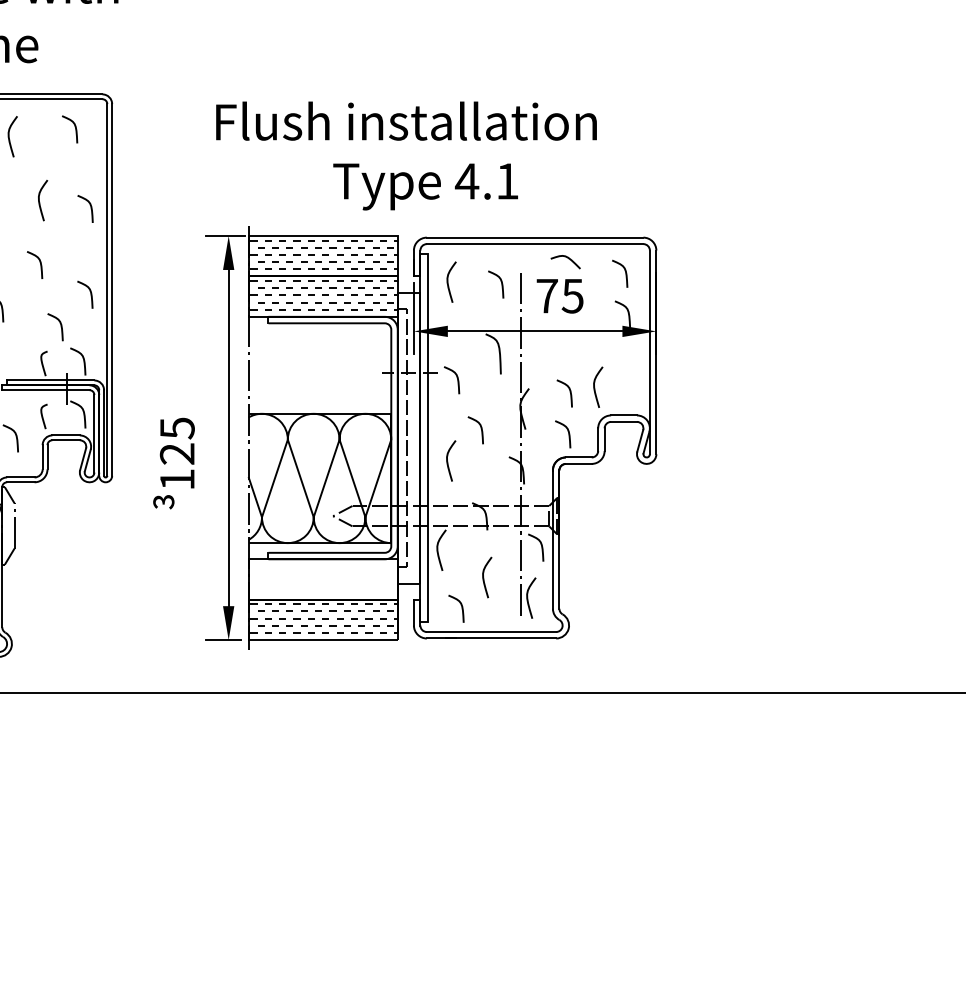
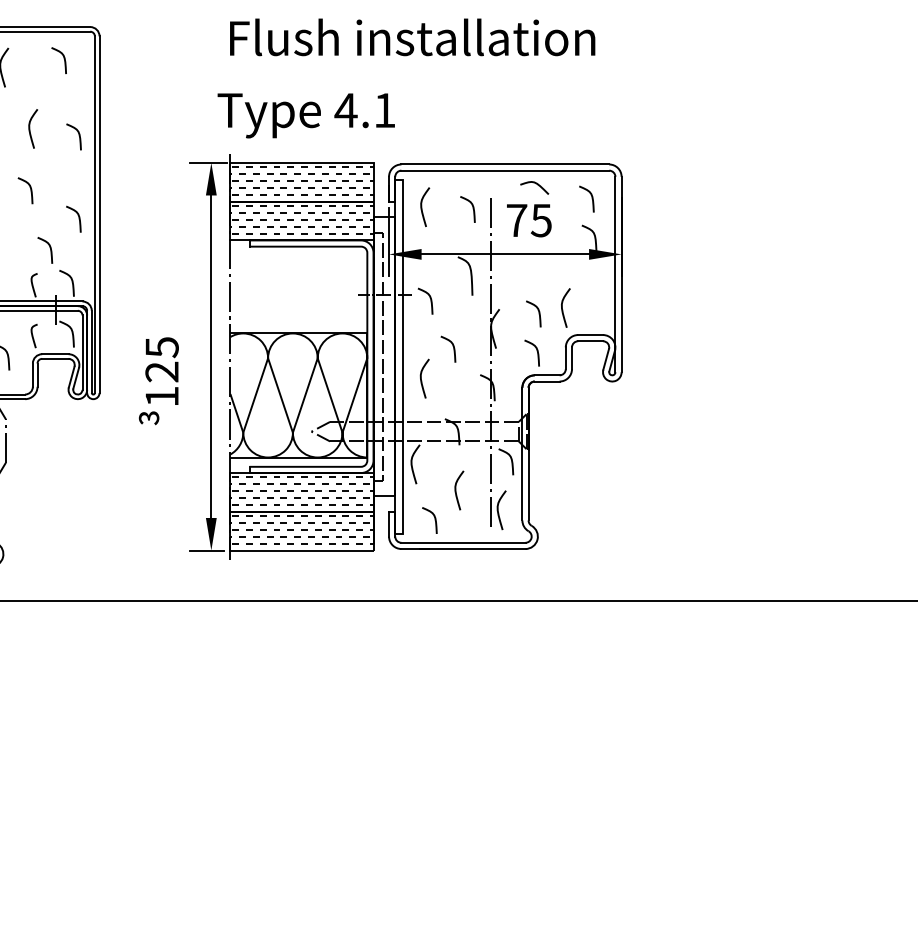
text: (406, 120) -> (412, 36), moved
text: (425, 186) -> (306, 115), moved
hatch: (322, 577) -> (301, 490), added

